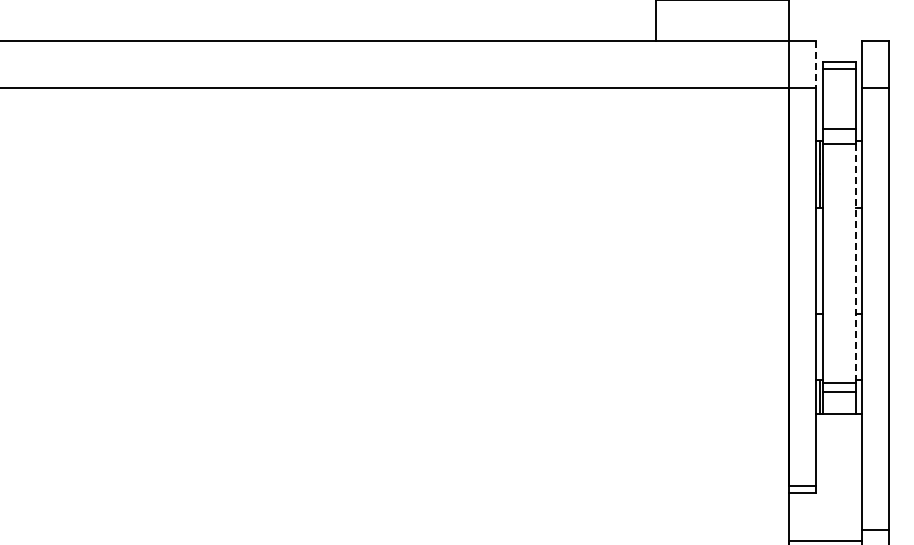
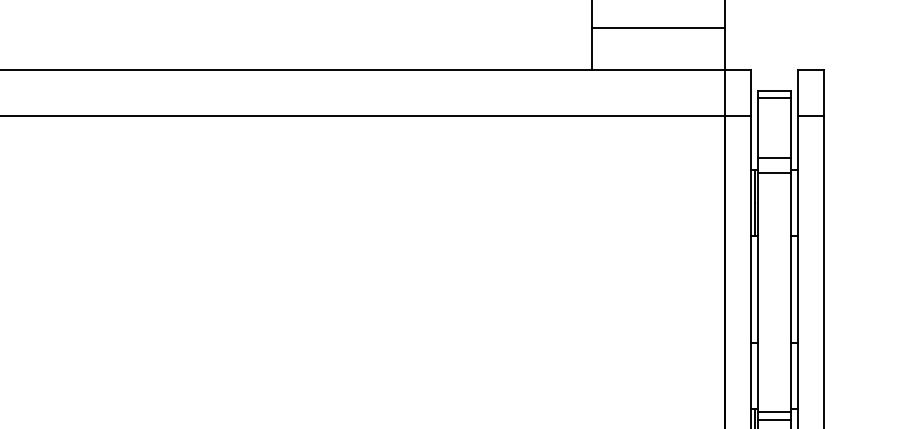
line: (815, 65) -> (750, 94), dashed -> solid
line: (855, 263) -> (790, 292), dashed -> solid

